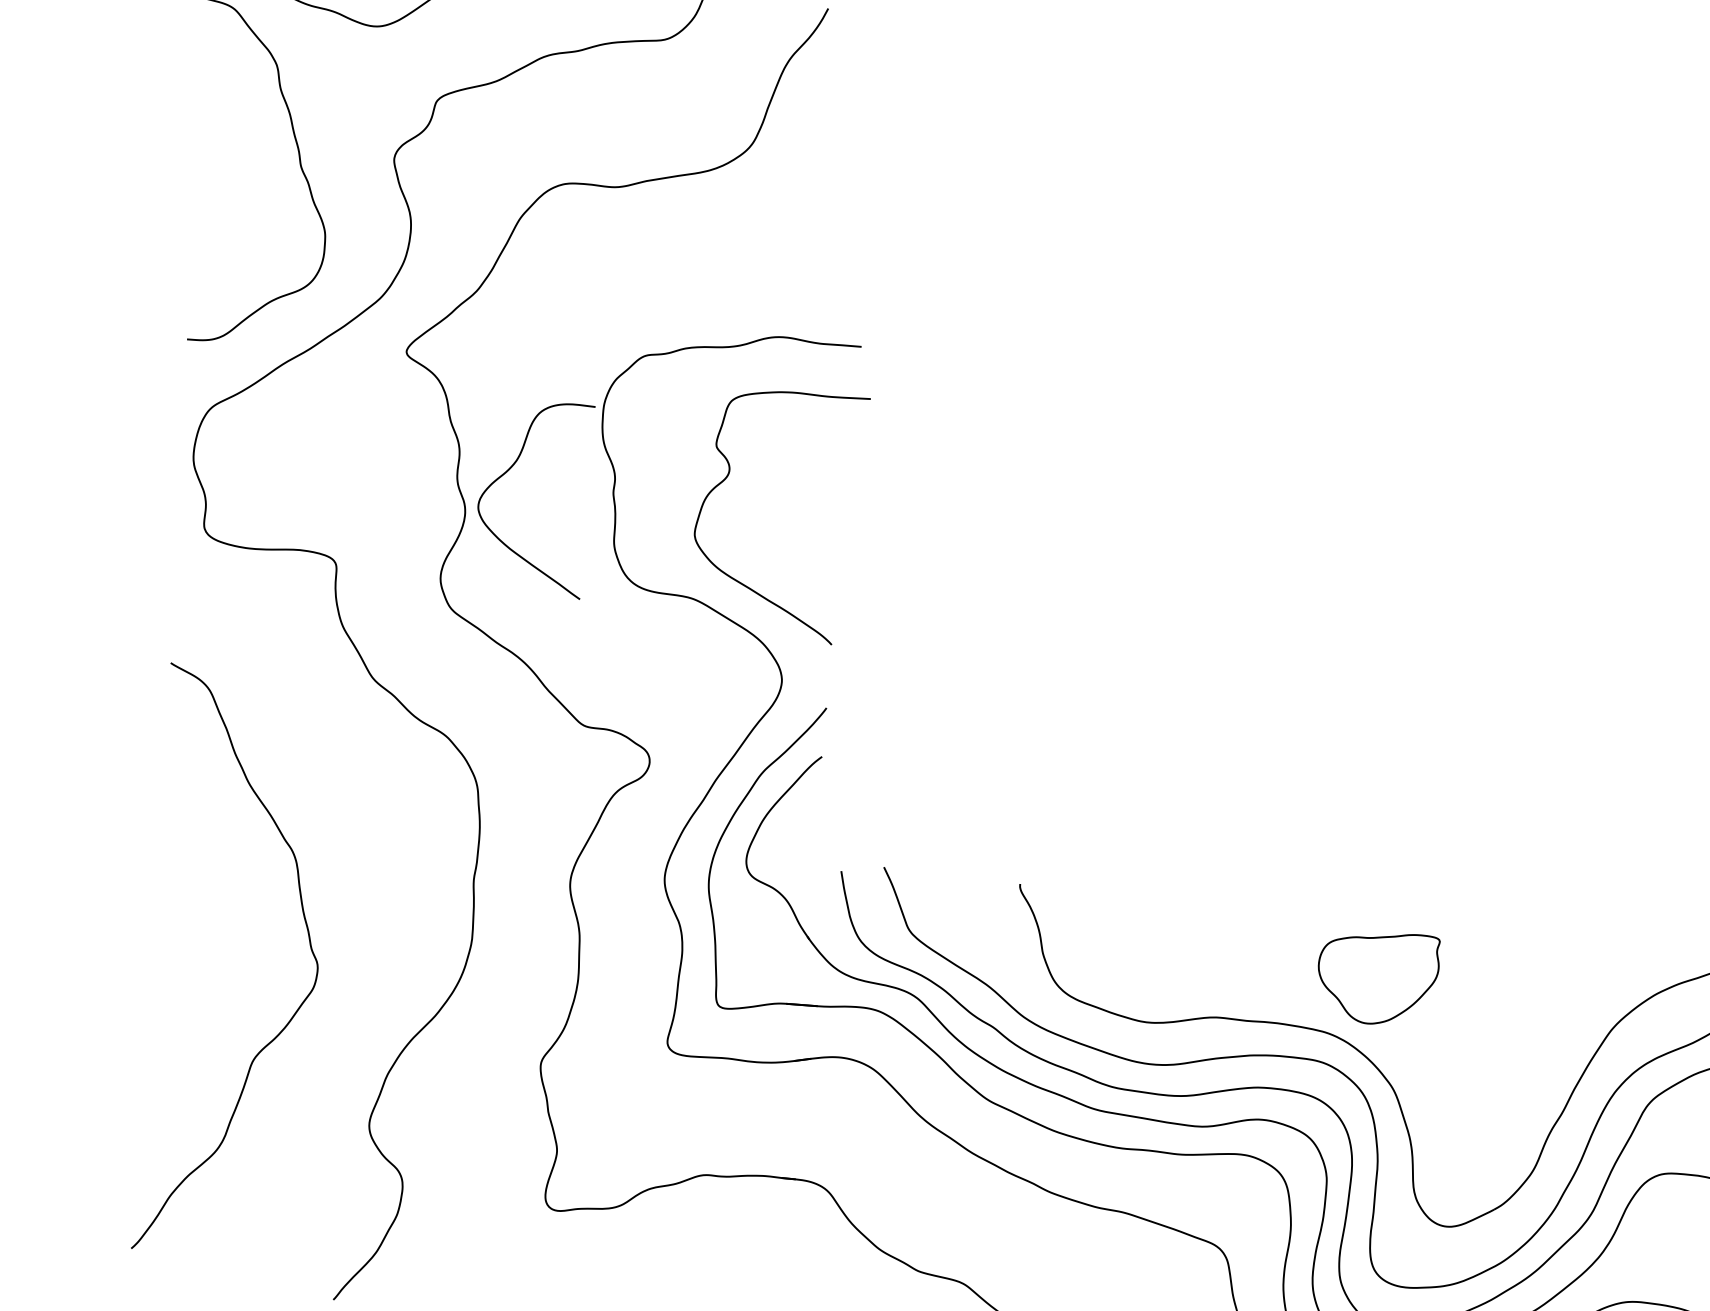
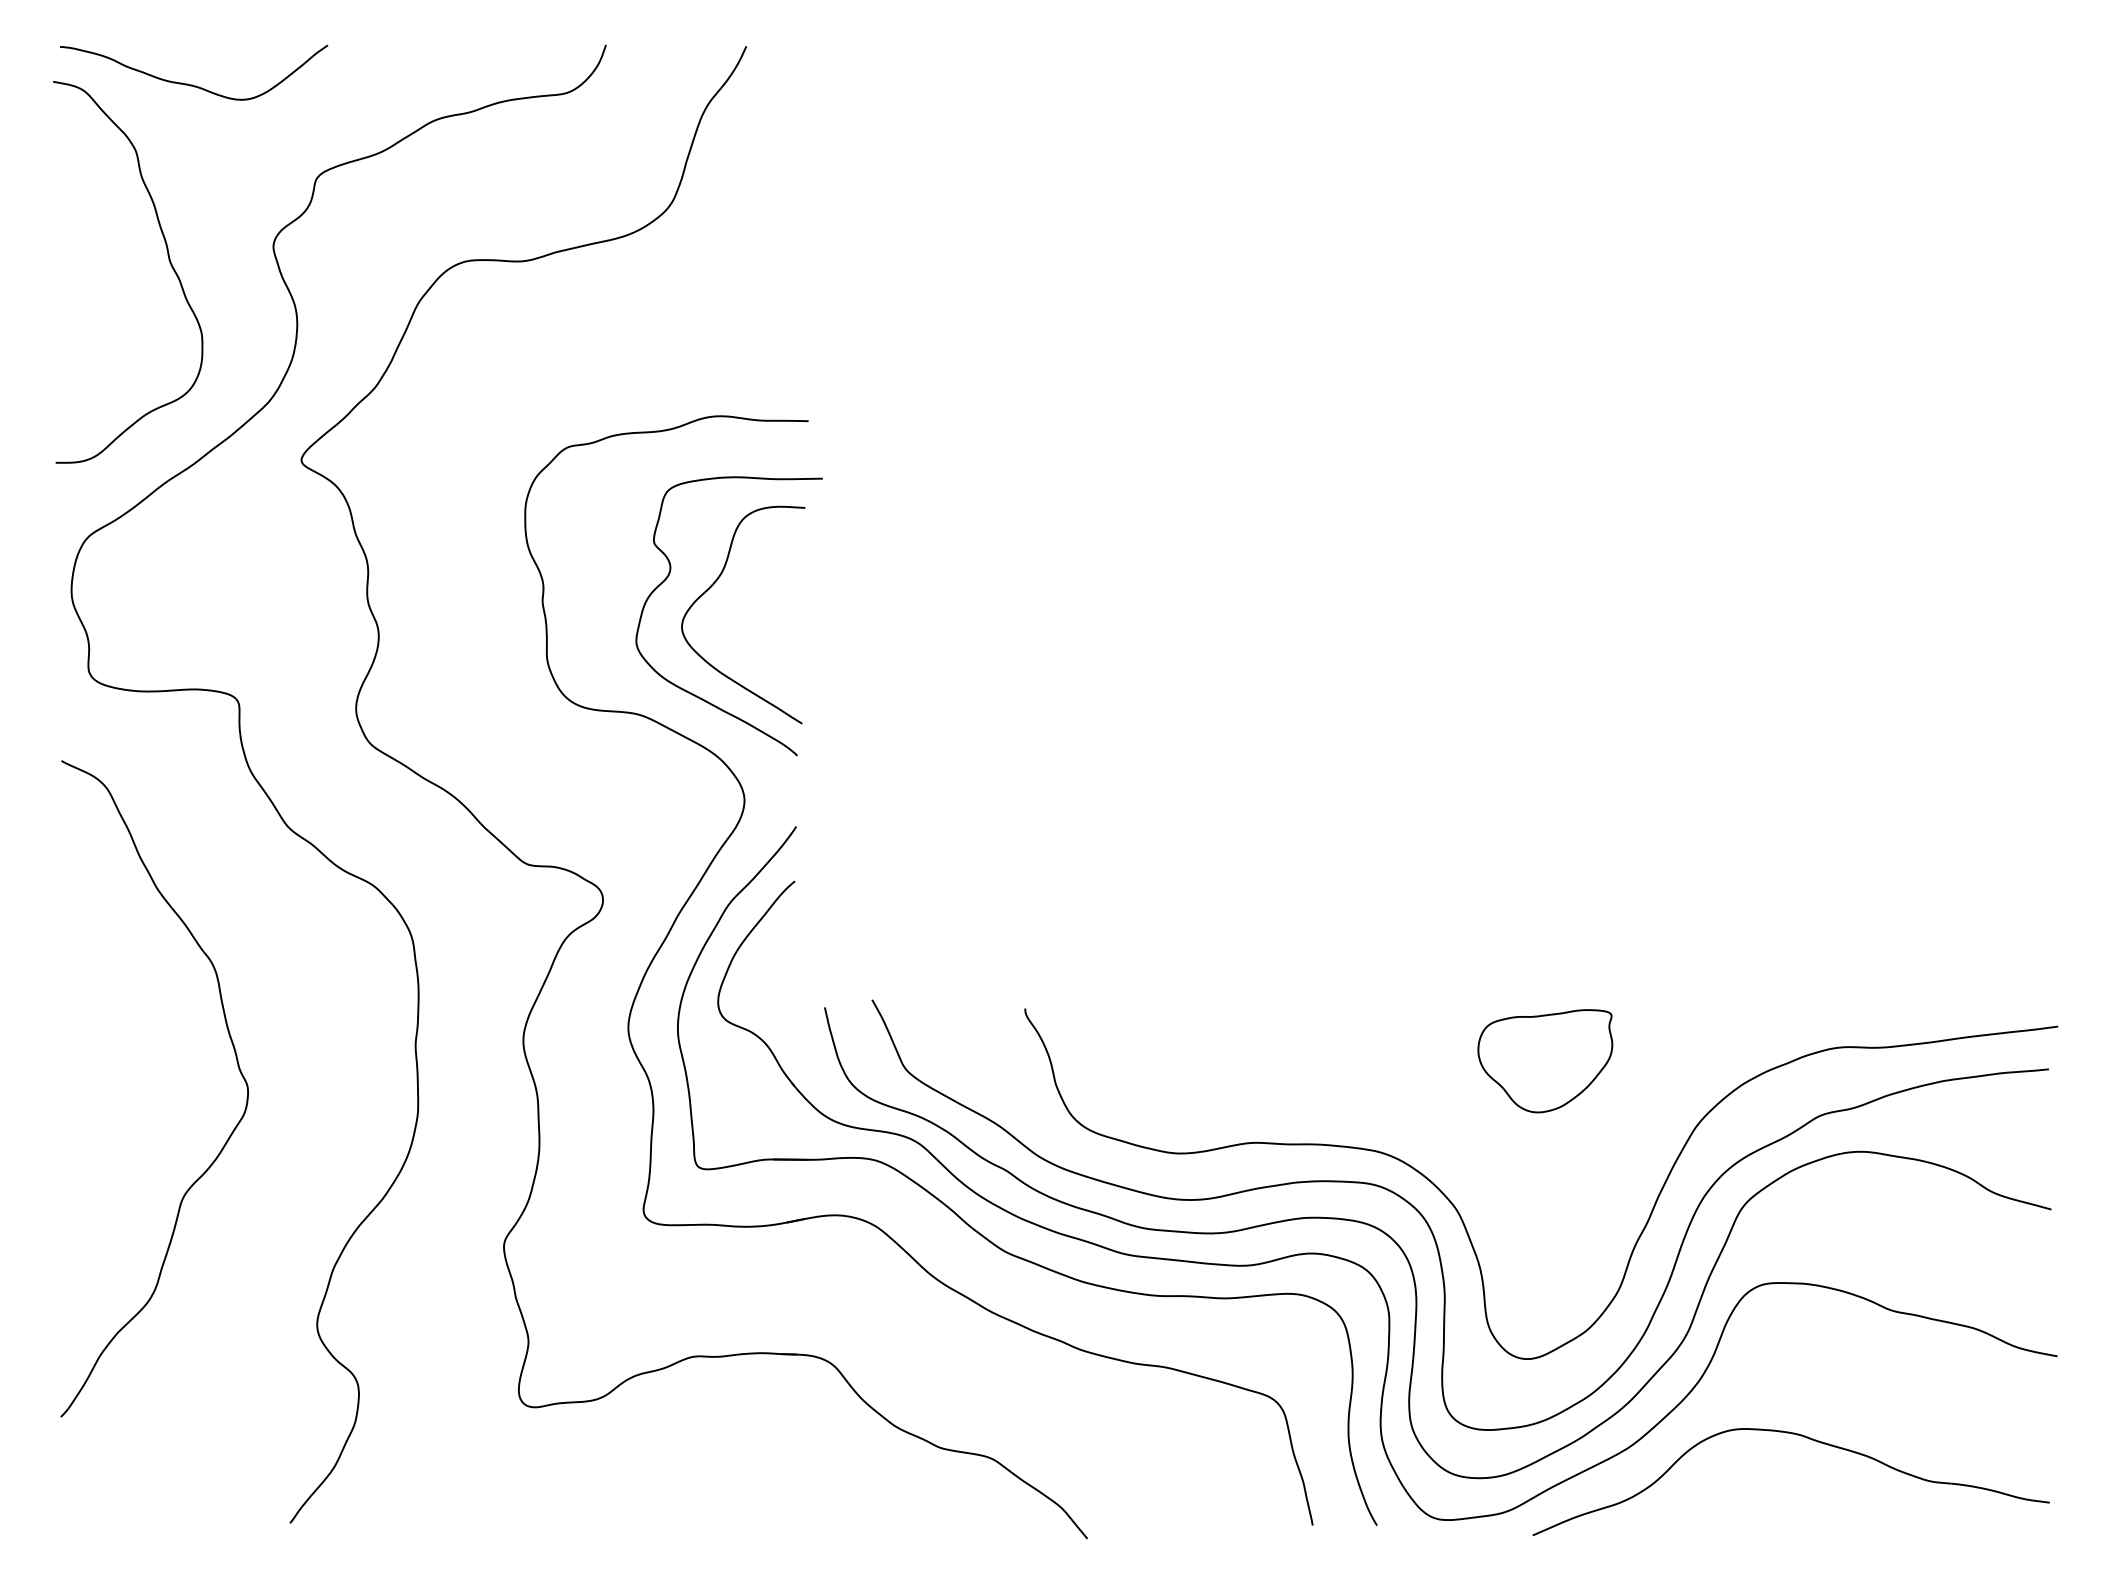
curve: (509, 469) -> (714, 584), moved
curve: (309, 946) -> (237, 1066), moved
part: (1378, 978) -> (1545, 1061), moved

